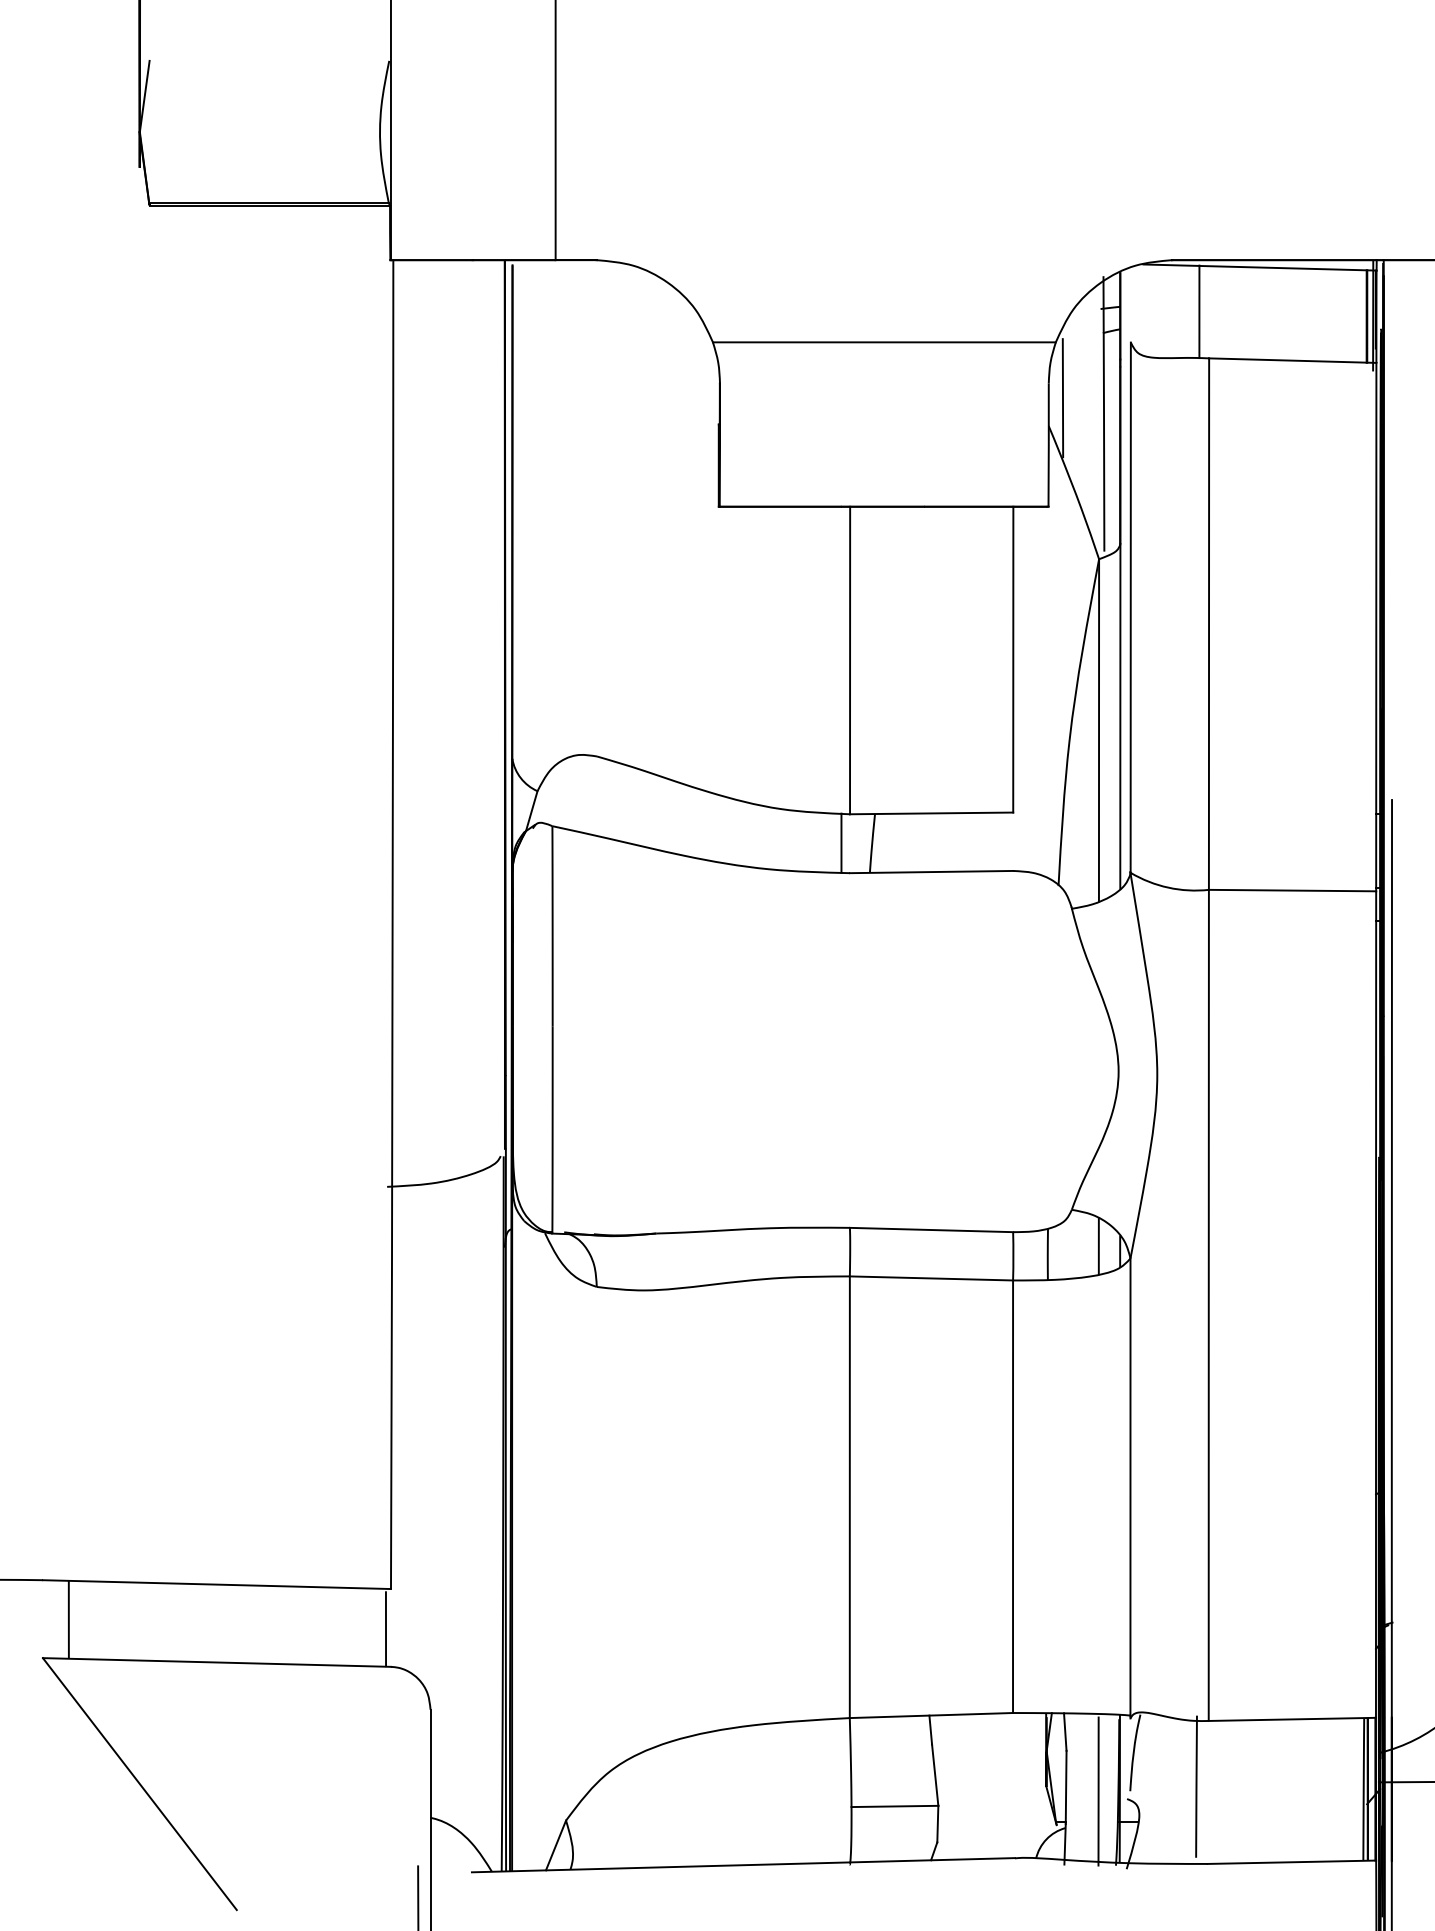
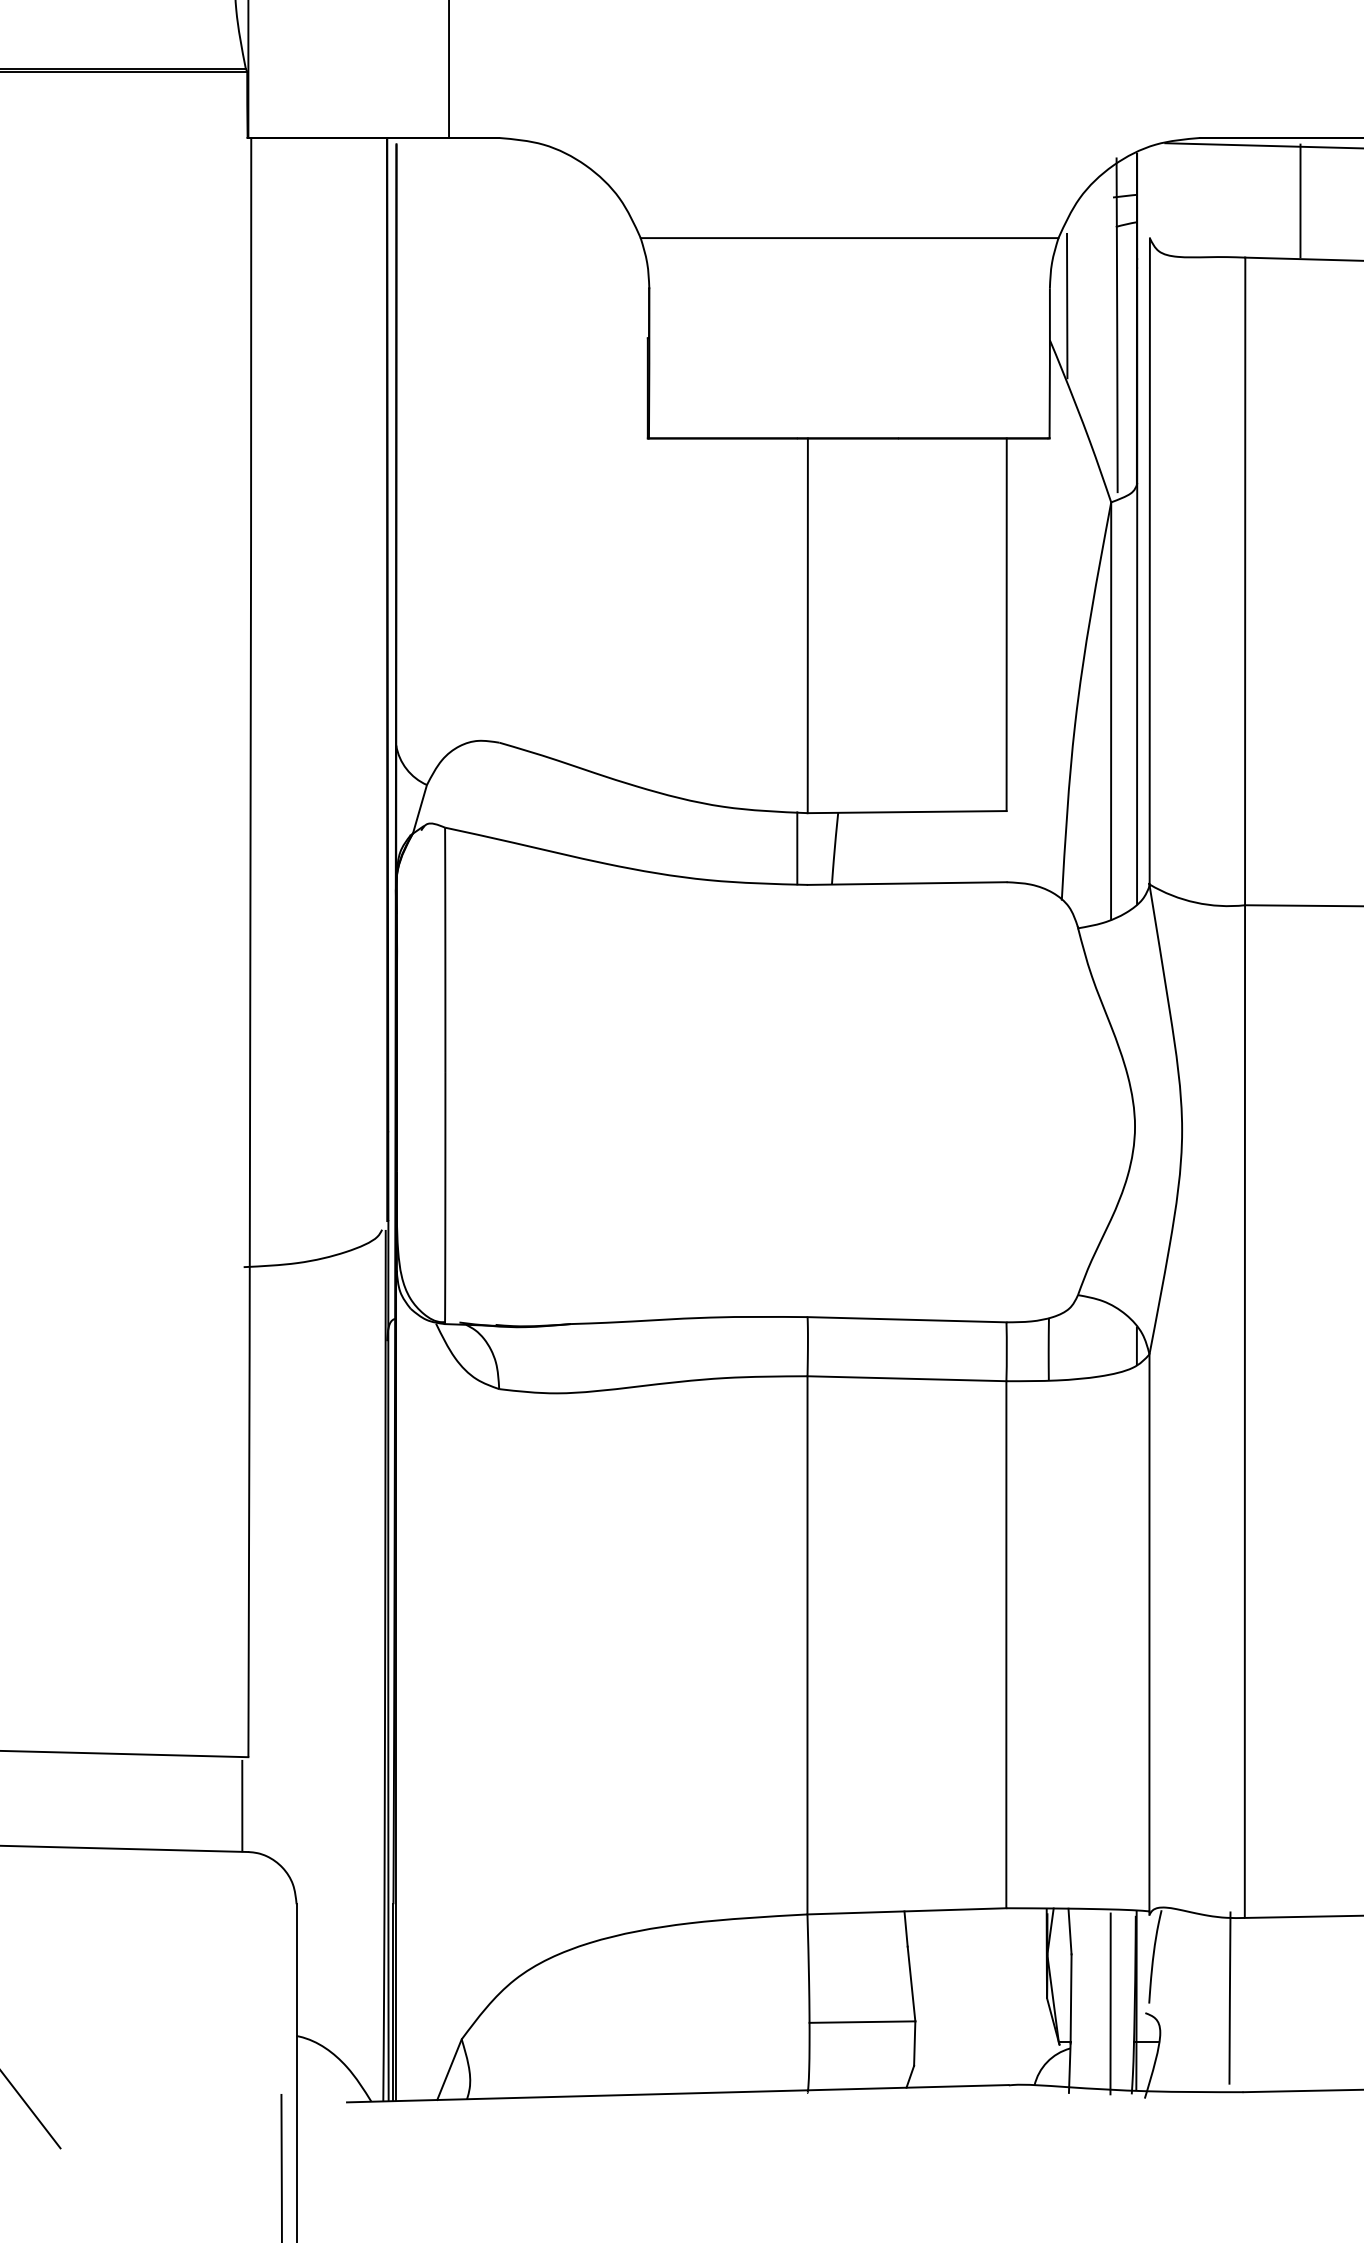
line: (1199, 311) -> (1300, 200), moved
line: (1098, 1246) -> (1110, 1339), removed

